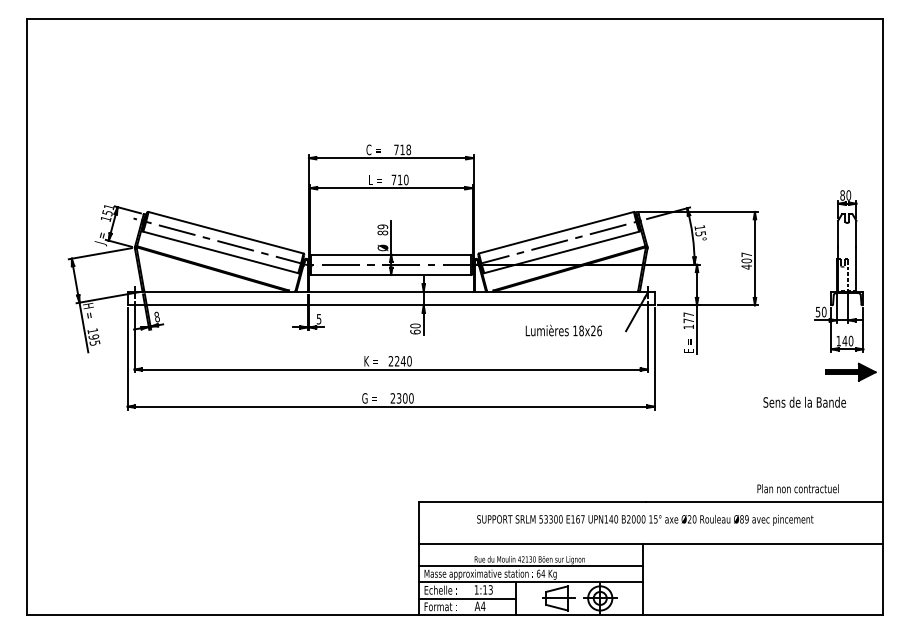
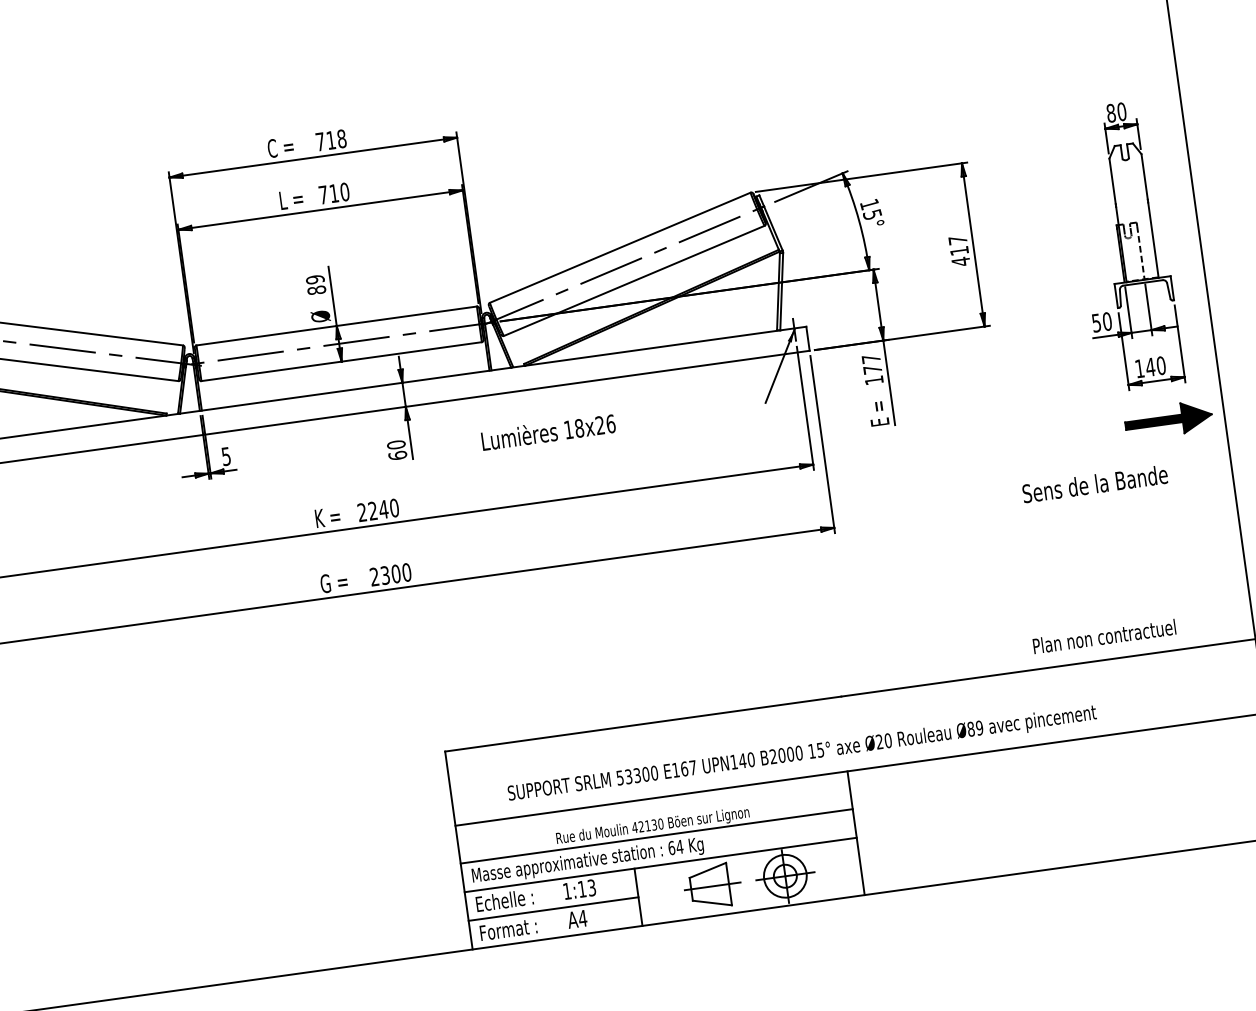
text: (746, 260) -> (958, 250), 407 -> 417
text: (563, 330) -> (547, 431), moved
text: (645, 520) -> (802, 754), moved

